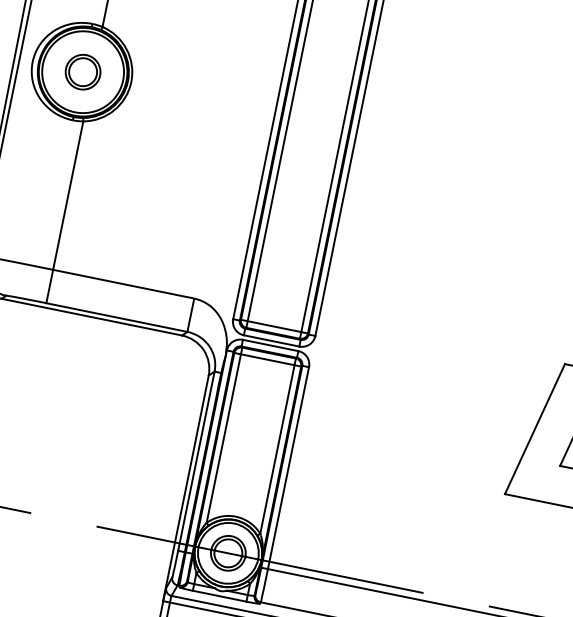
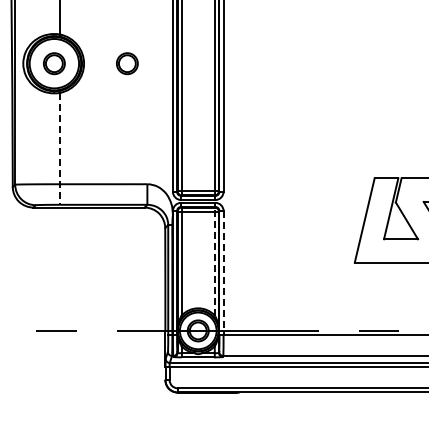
part: (201, 96) -> (127, 63), added
line: (64, 213) -> (60, 149), solid -> dashed
line: (277, 446) -> (214, 261), solid -> dashed
line: (288, 468) -> (223, 273), solid -> dashed

